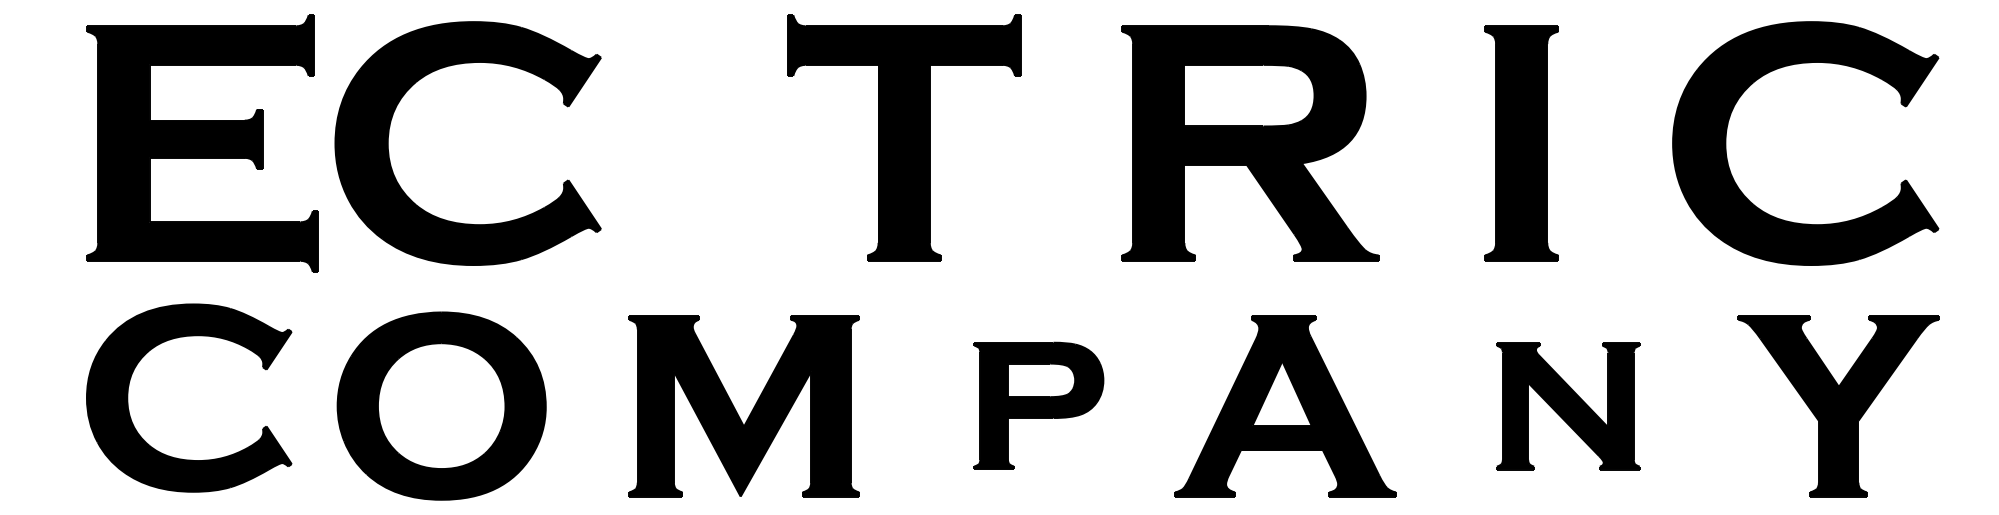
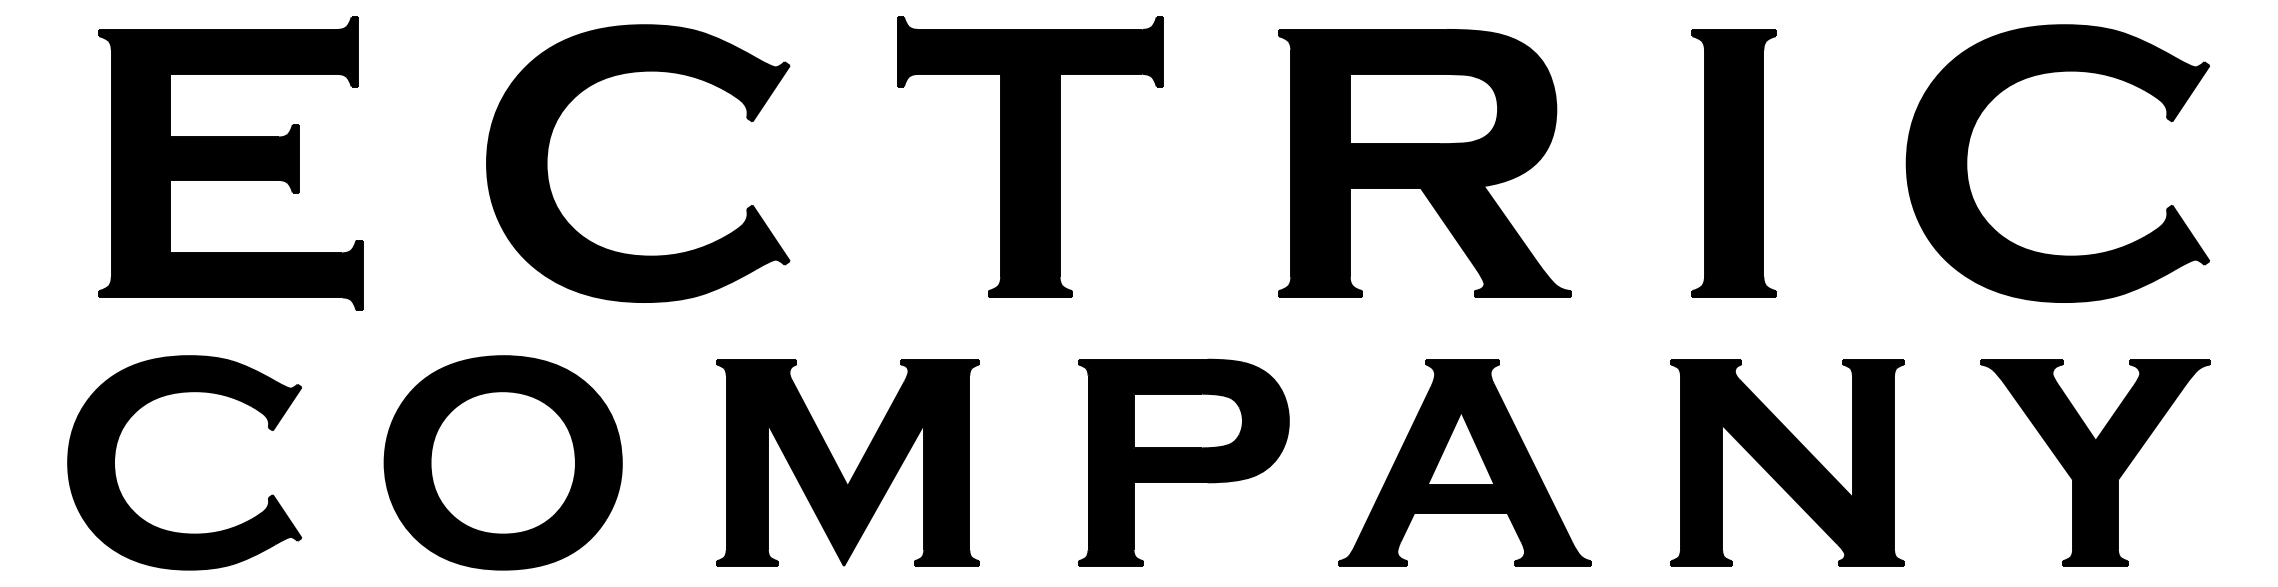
part: (389, 134) -> (548, 153), moved
part: (170, 340) -> (163, 397), moved
part: (1038, 405) -> (1183, 462), size x1.43
part: (1567, 406) -> (1786, 463), size x1.43

